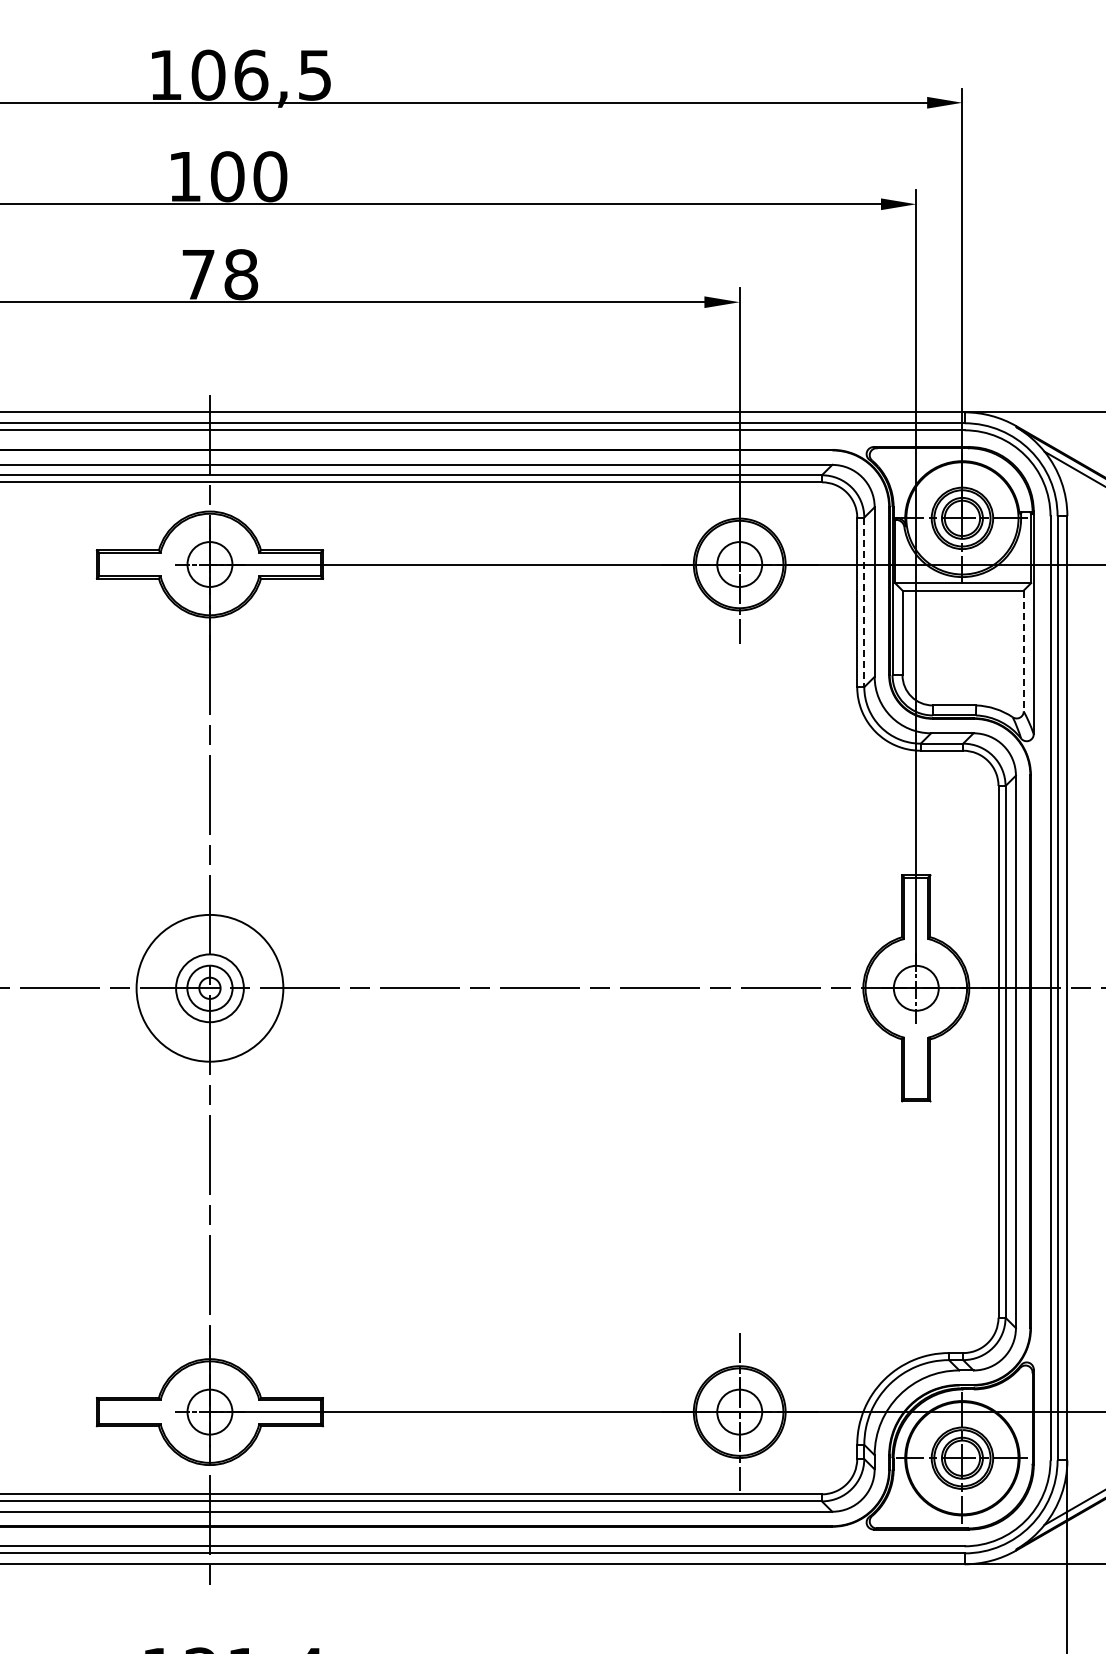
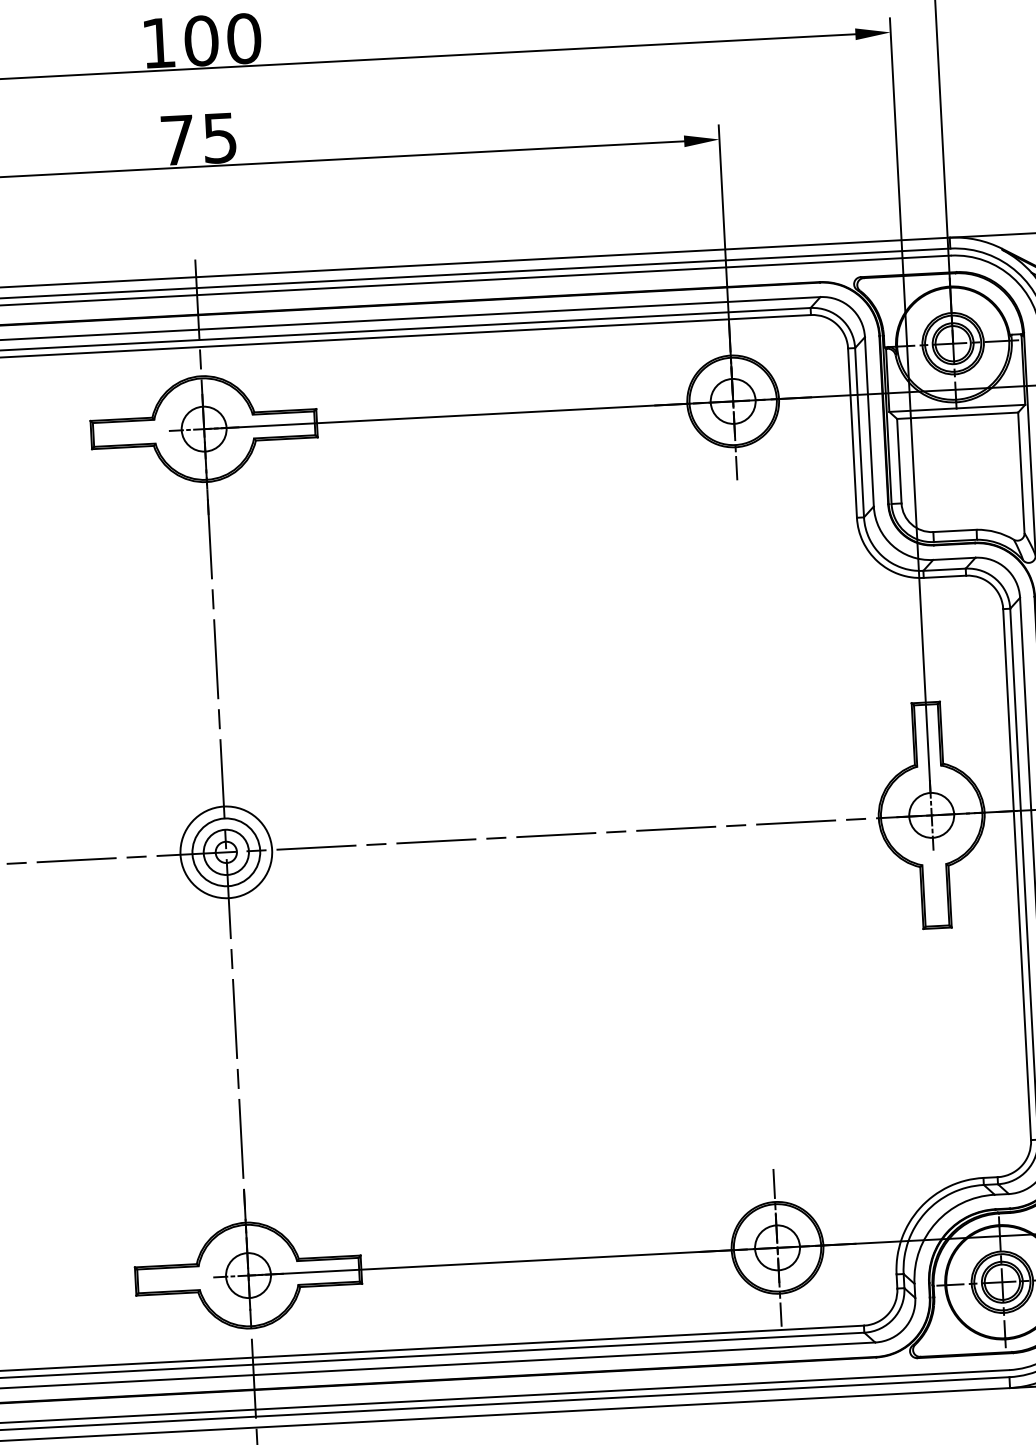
text: (241, 274) -> (220, 137), 78 -> 75
line: (864, 602) -> (859, 432), dashed -> solid
line: (1023, 651) -> (1021, 473), dashed -> solid
circle: (209, 988) -> (225, 852), size x0.62

